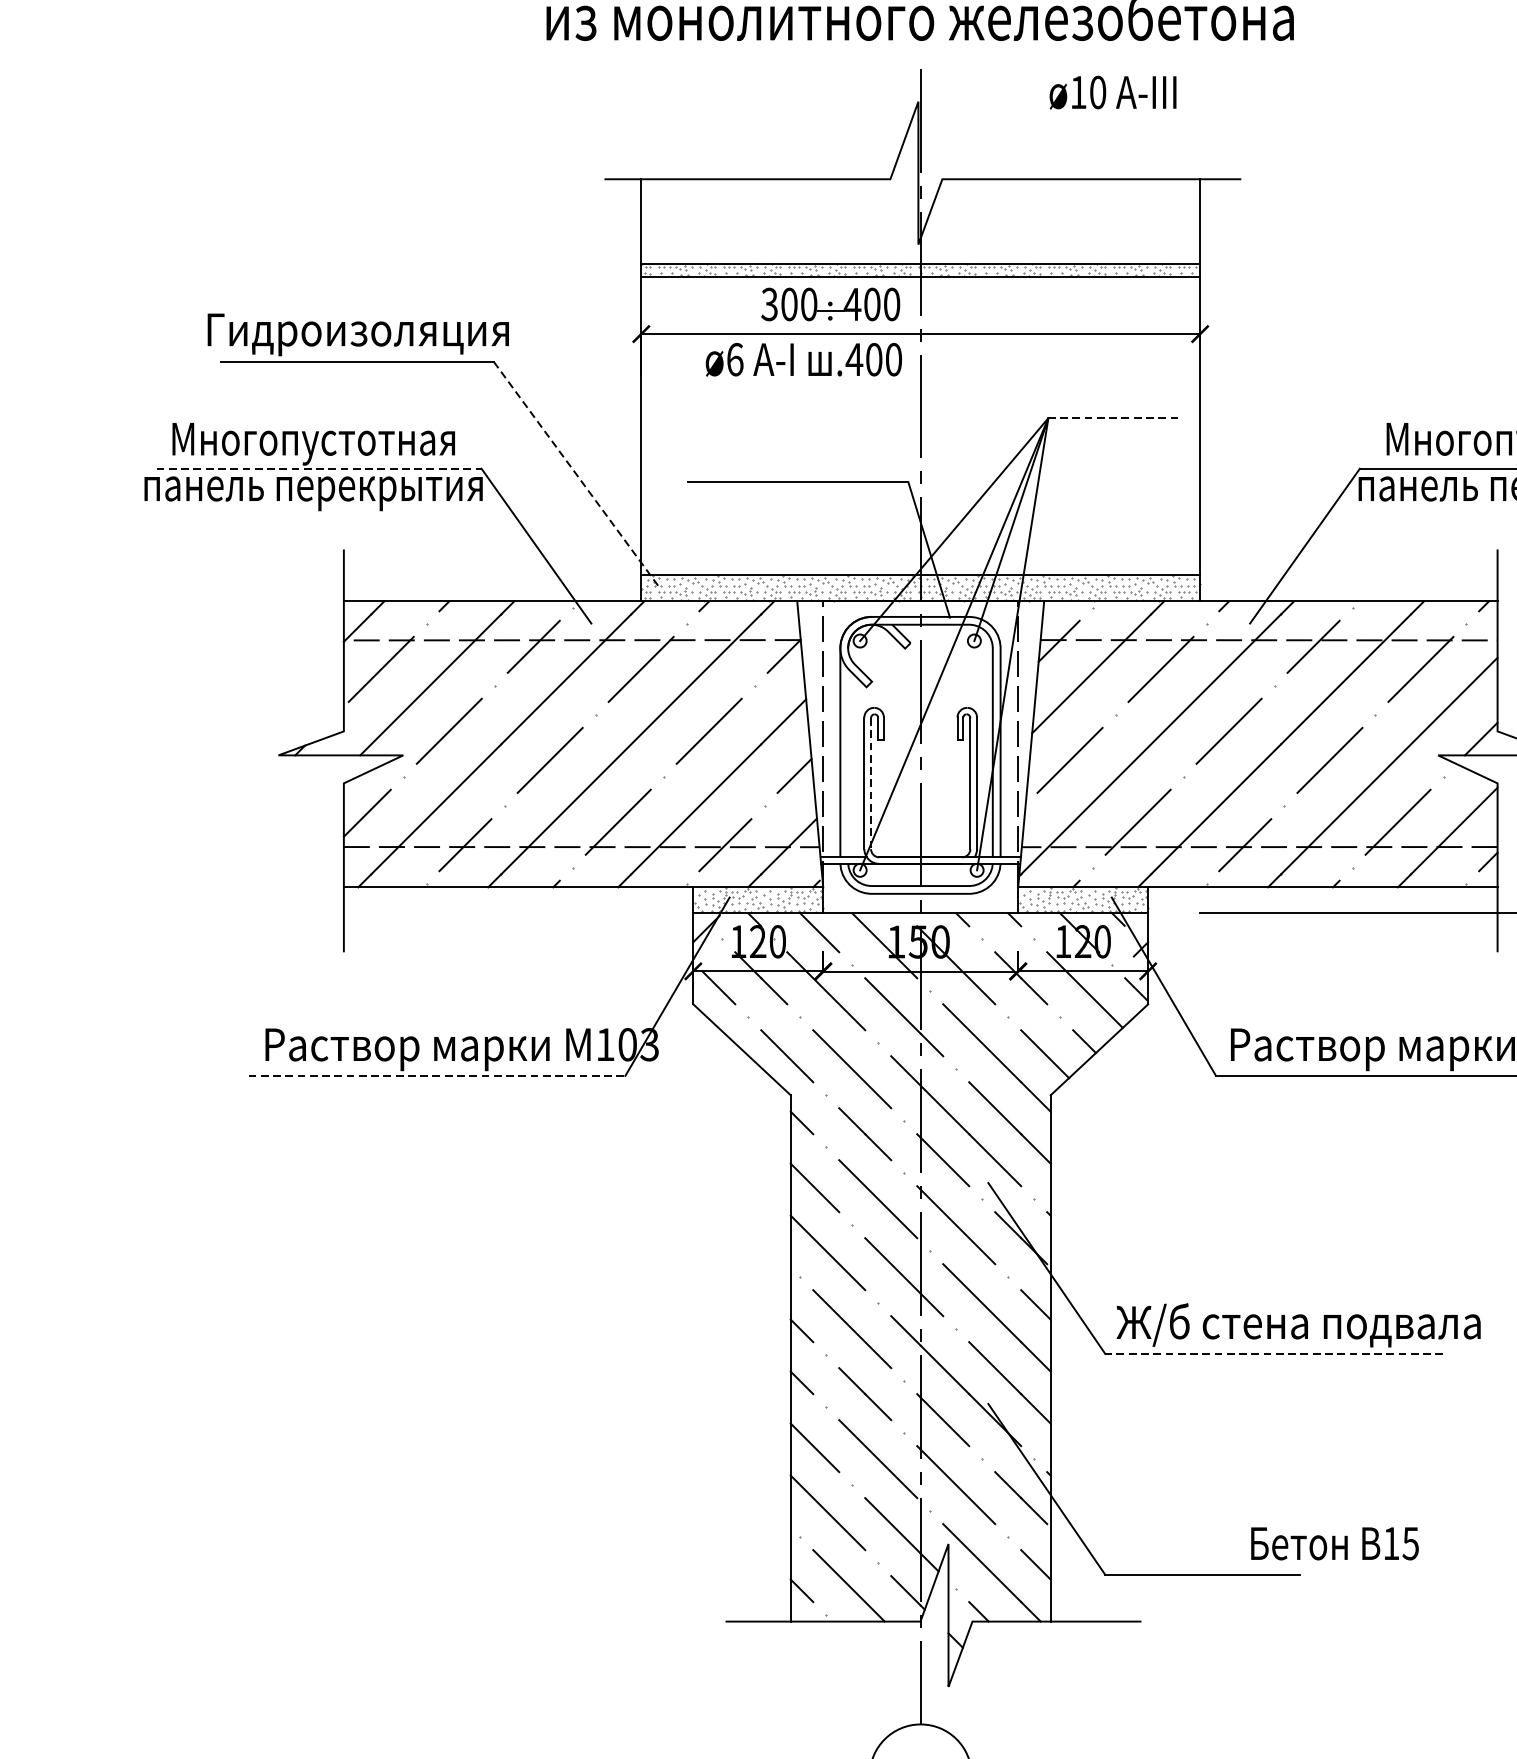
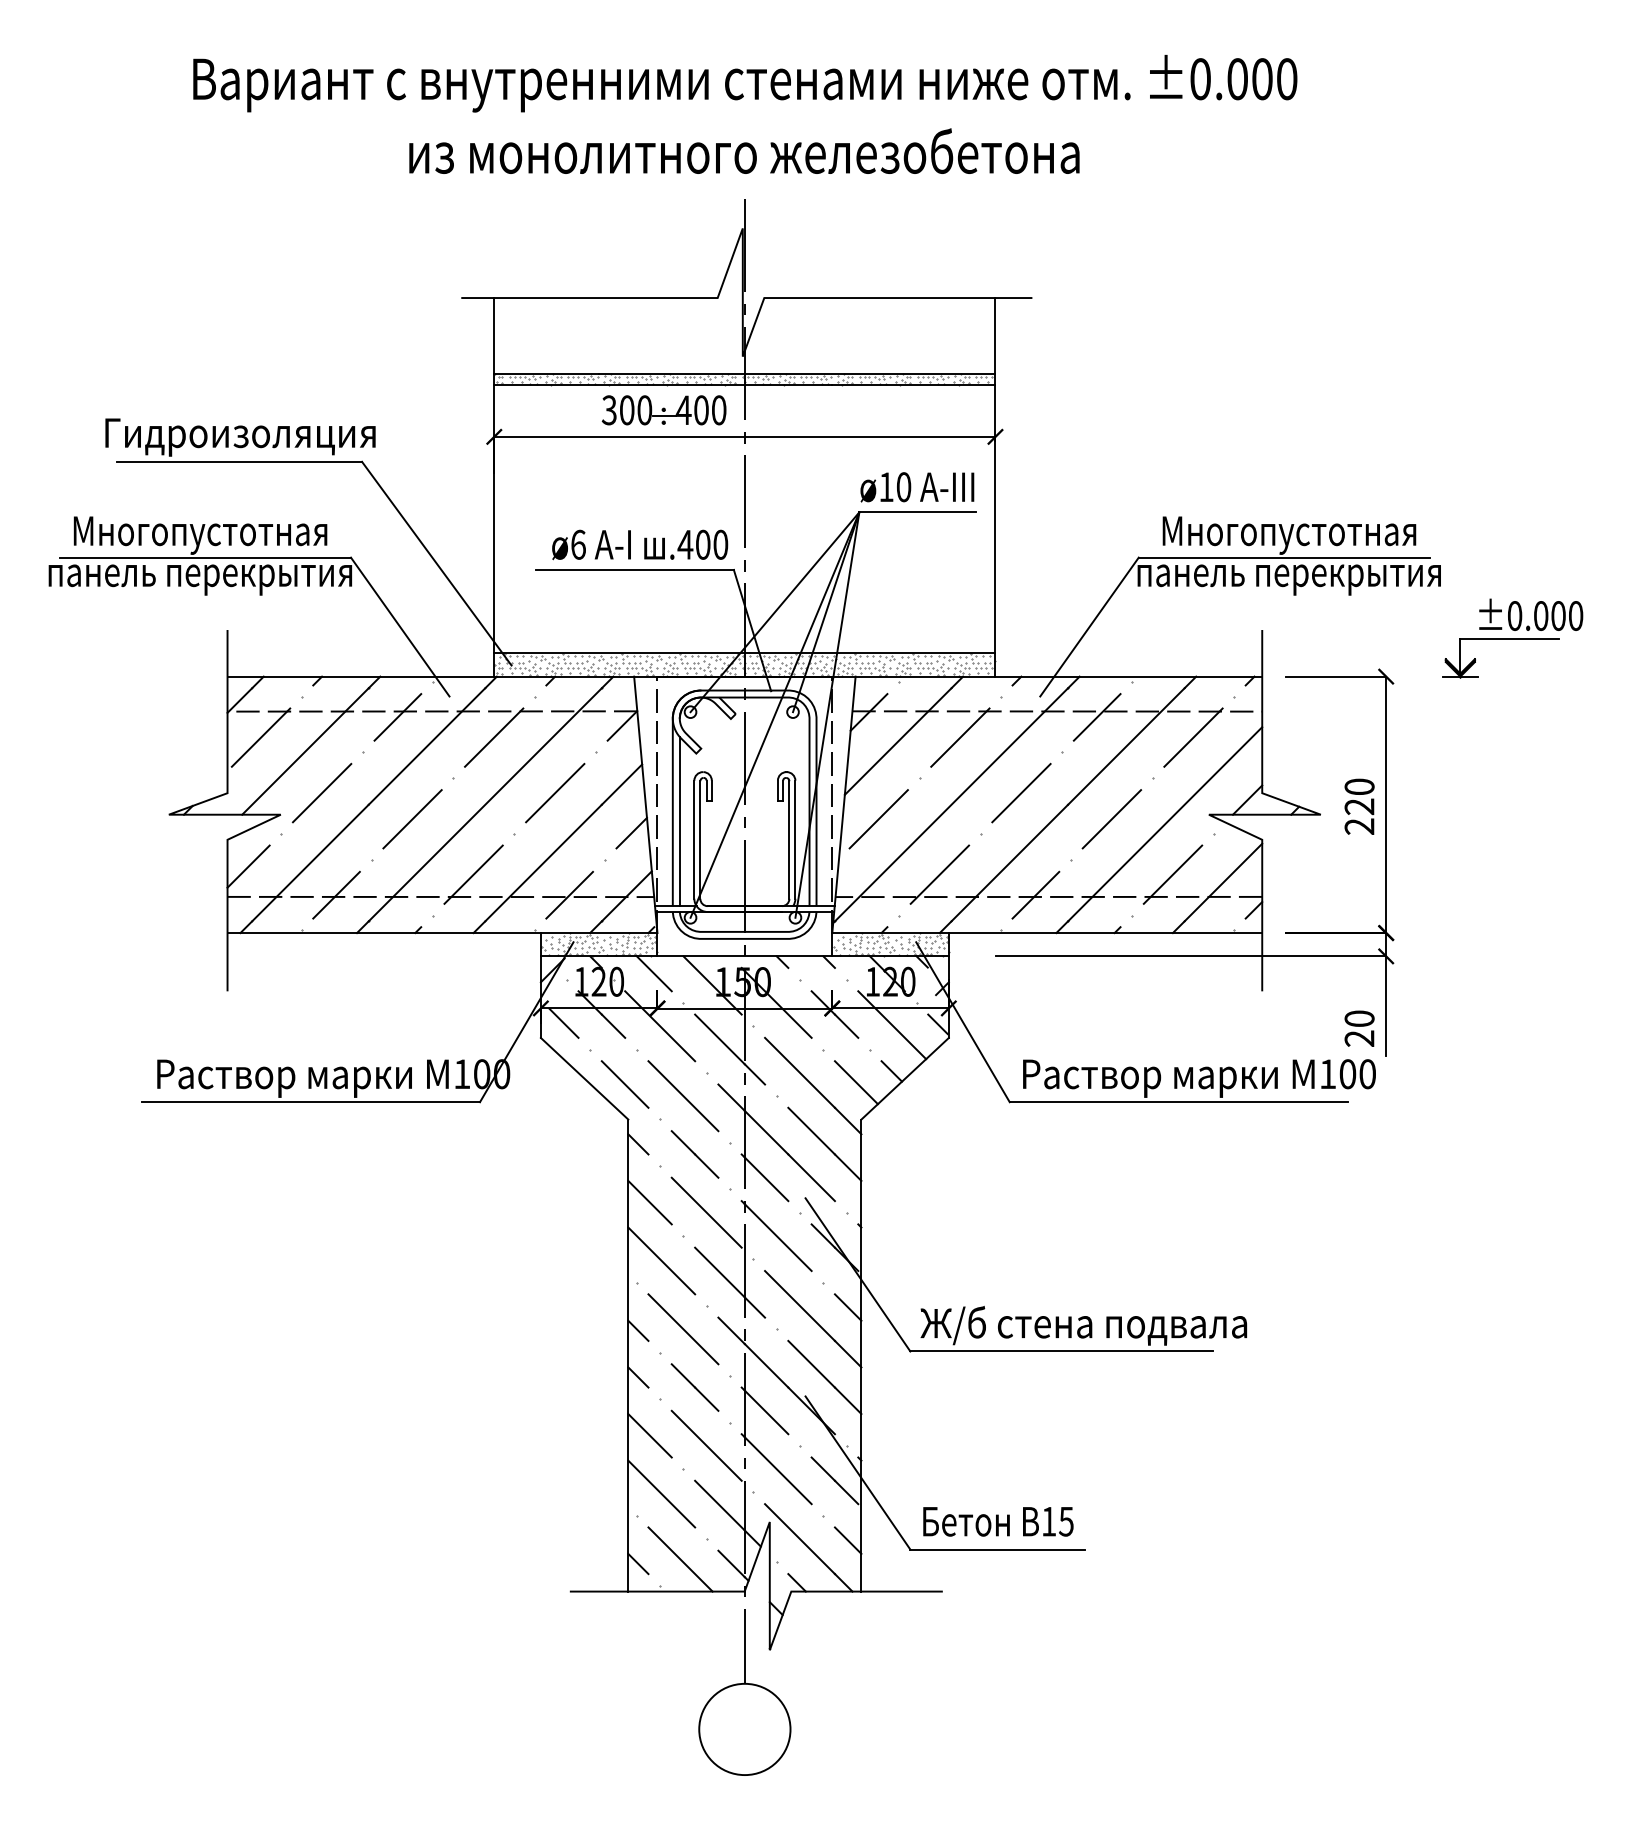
text: (1113, 92) -> (917, 487), moved
text: (804, 359) -> (640, 544), moved
line: (1113, 418) -> (917, 512), dashed -> solid
line: (319, 468) -> (205, 557), dashed -> solid
line: (577, 476) -> (437, 564), dashed -> solid
line: (847, 762) -> (679, 821), added
line: (871, 784) -> (700, 840), dashed -> solid
text: (649, 1045) -> (501, 1074), 103 -> 100
line: (437, 1076) -> (311, 1102), dashed -> solid
line: (1273, 1353) -> (1061, 1351), dashed -> solid
text: (1335, 1543) -> (998, 1521), moved

